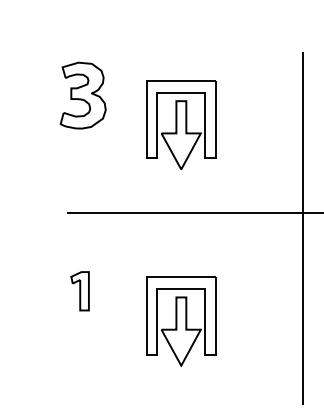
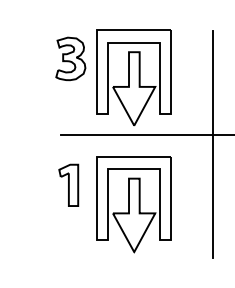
part: (180, 124) -> (133, 77), size x1.67
part: (79, 290) -> (68, 184), size x1.67
part: (180, 321) -> (133, 204), size x1.67

